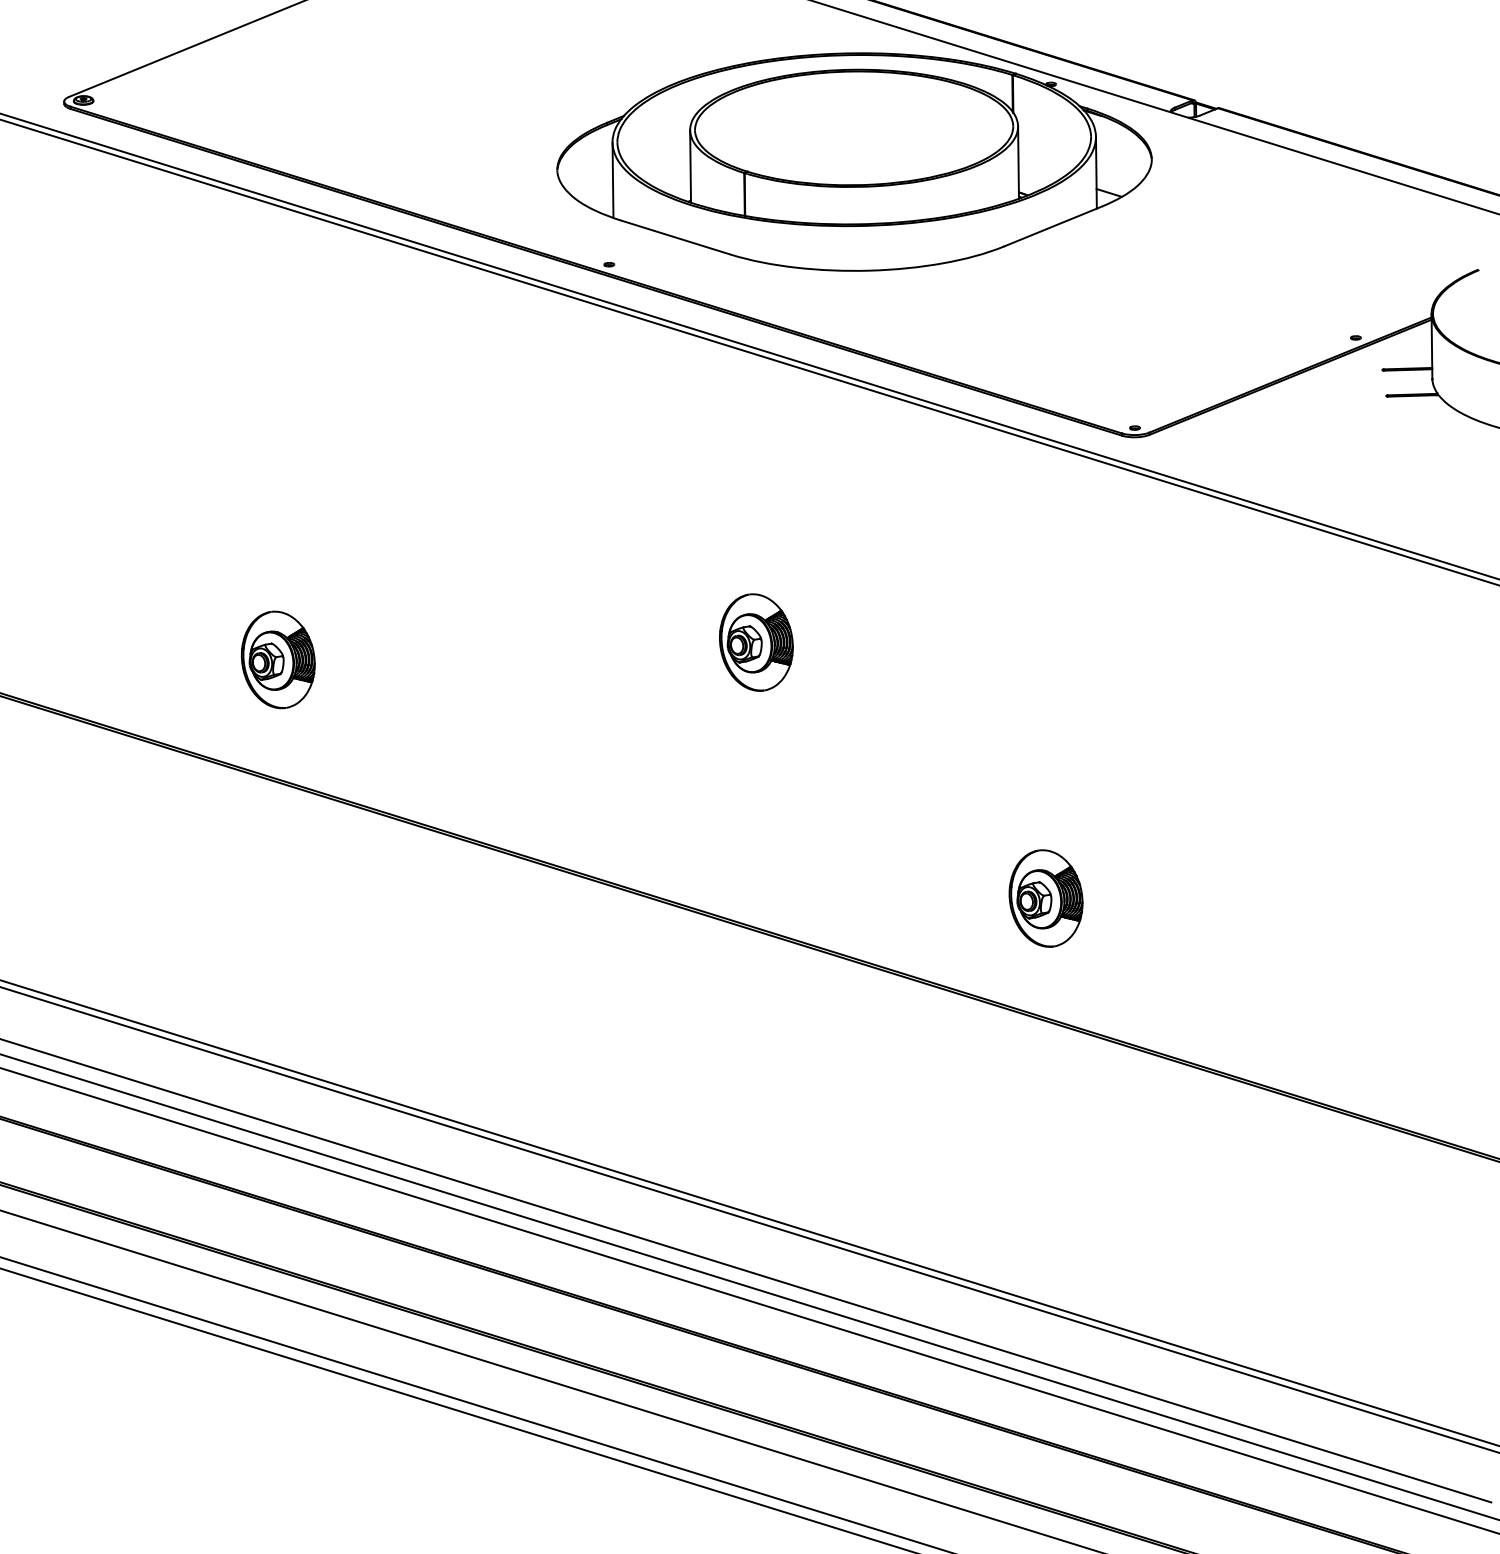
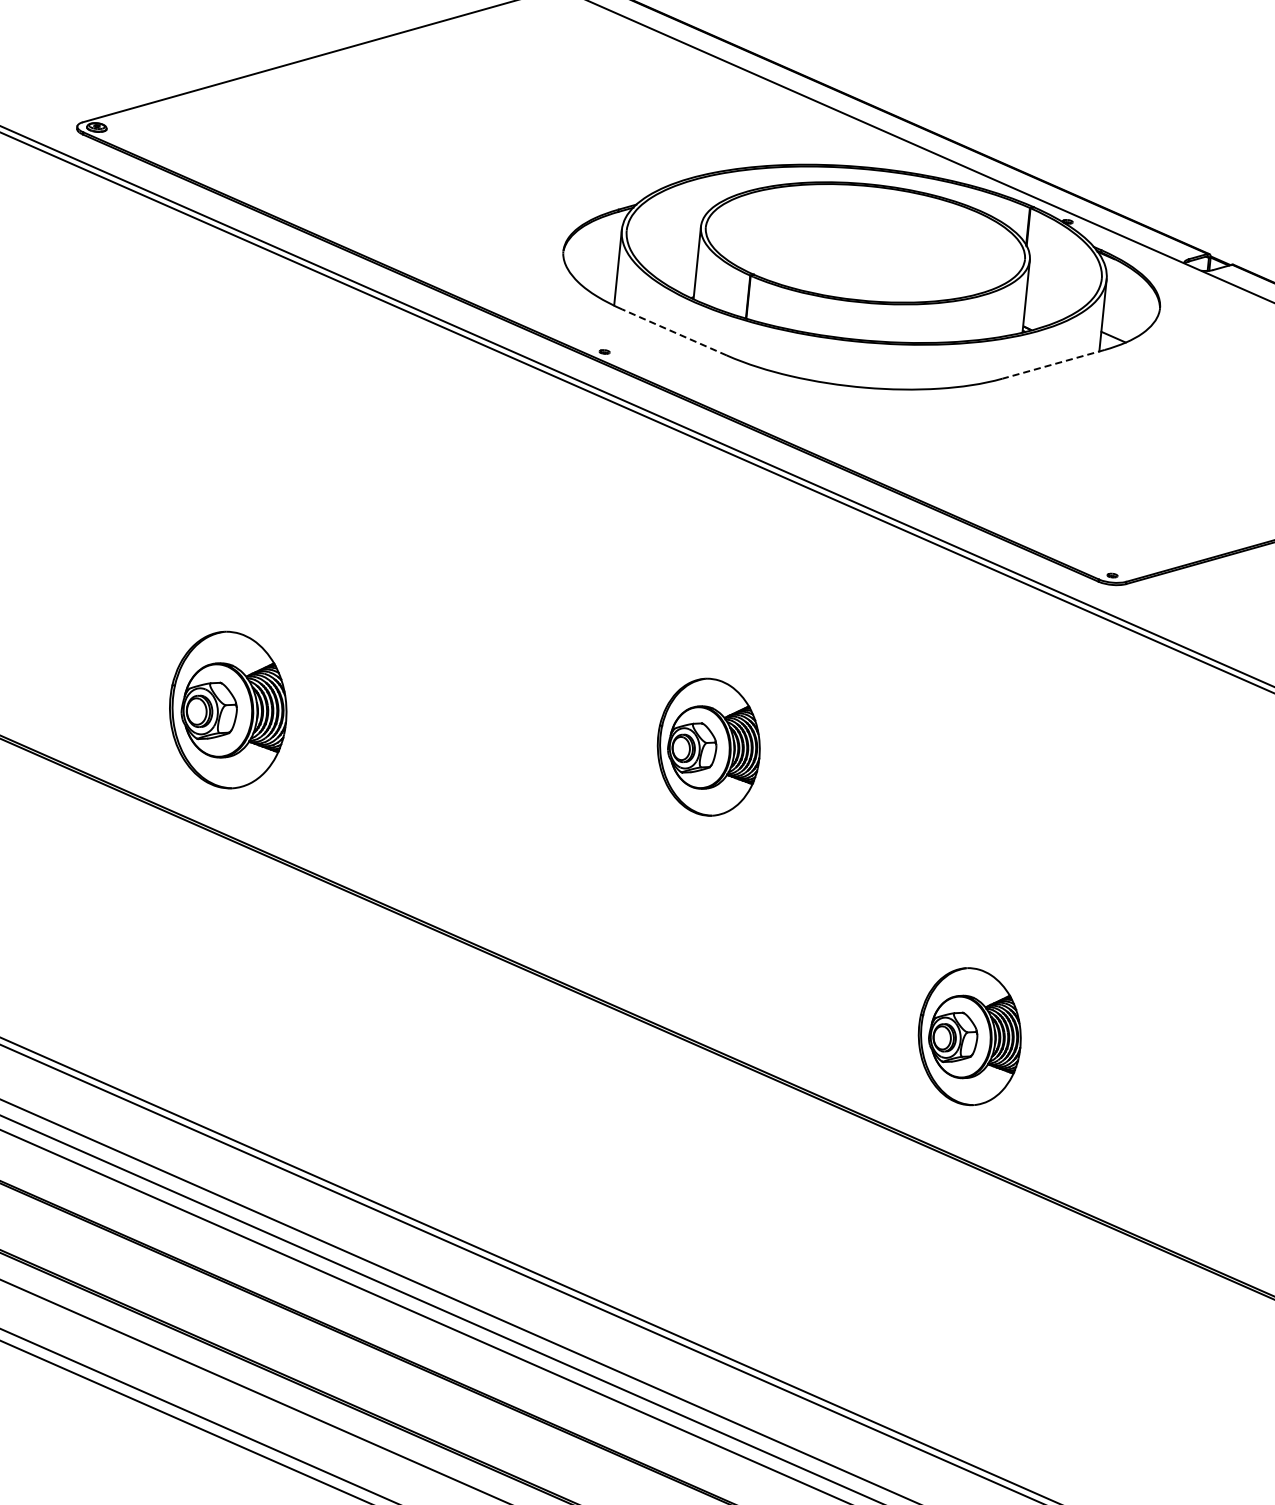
line: (1053, 226) -> (1053, 364), solid -> dashed
line: (675, 237) -> (674, 332), solid -> dashed
part: (756, 642) -> (708, 747), size x1.4
part: (277, 659) -> (227, 709), size x1.6
part: (1045, 898) -> (969, 1036), size x1.4

